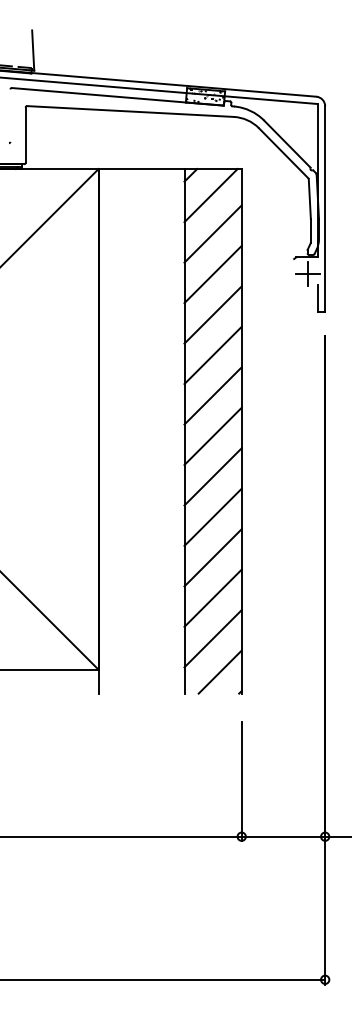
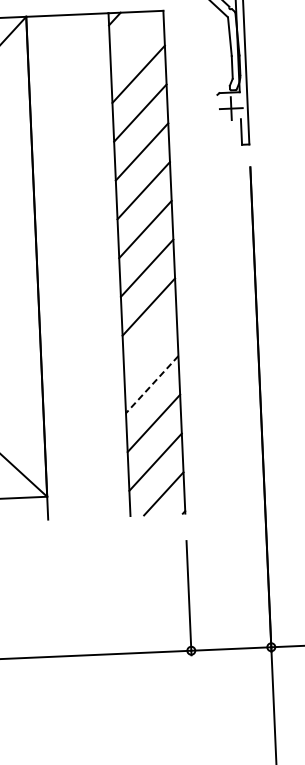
line: (210, 195) -> (134, 37), removed
line: (212, 516) -> (149, 345), removed
line: (212, 558) -> (151, 385), solid -> dashed

